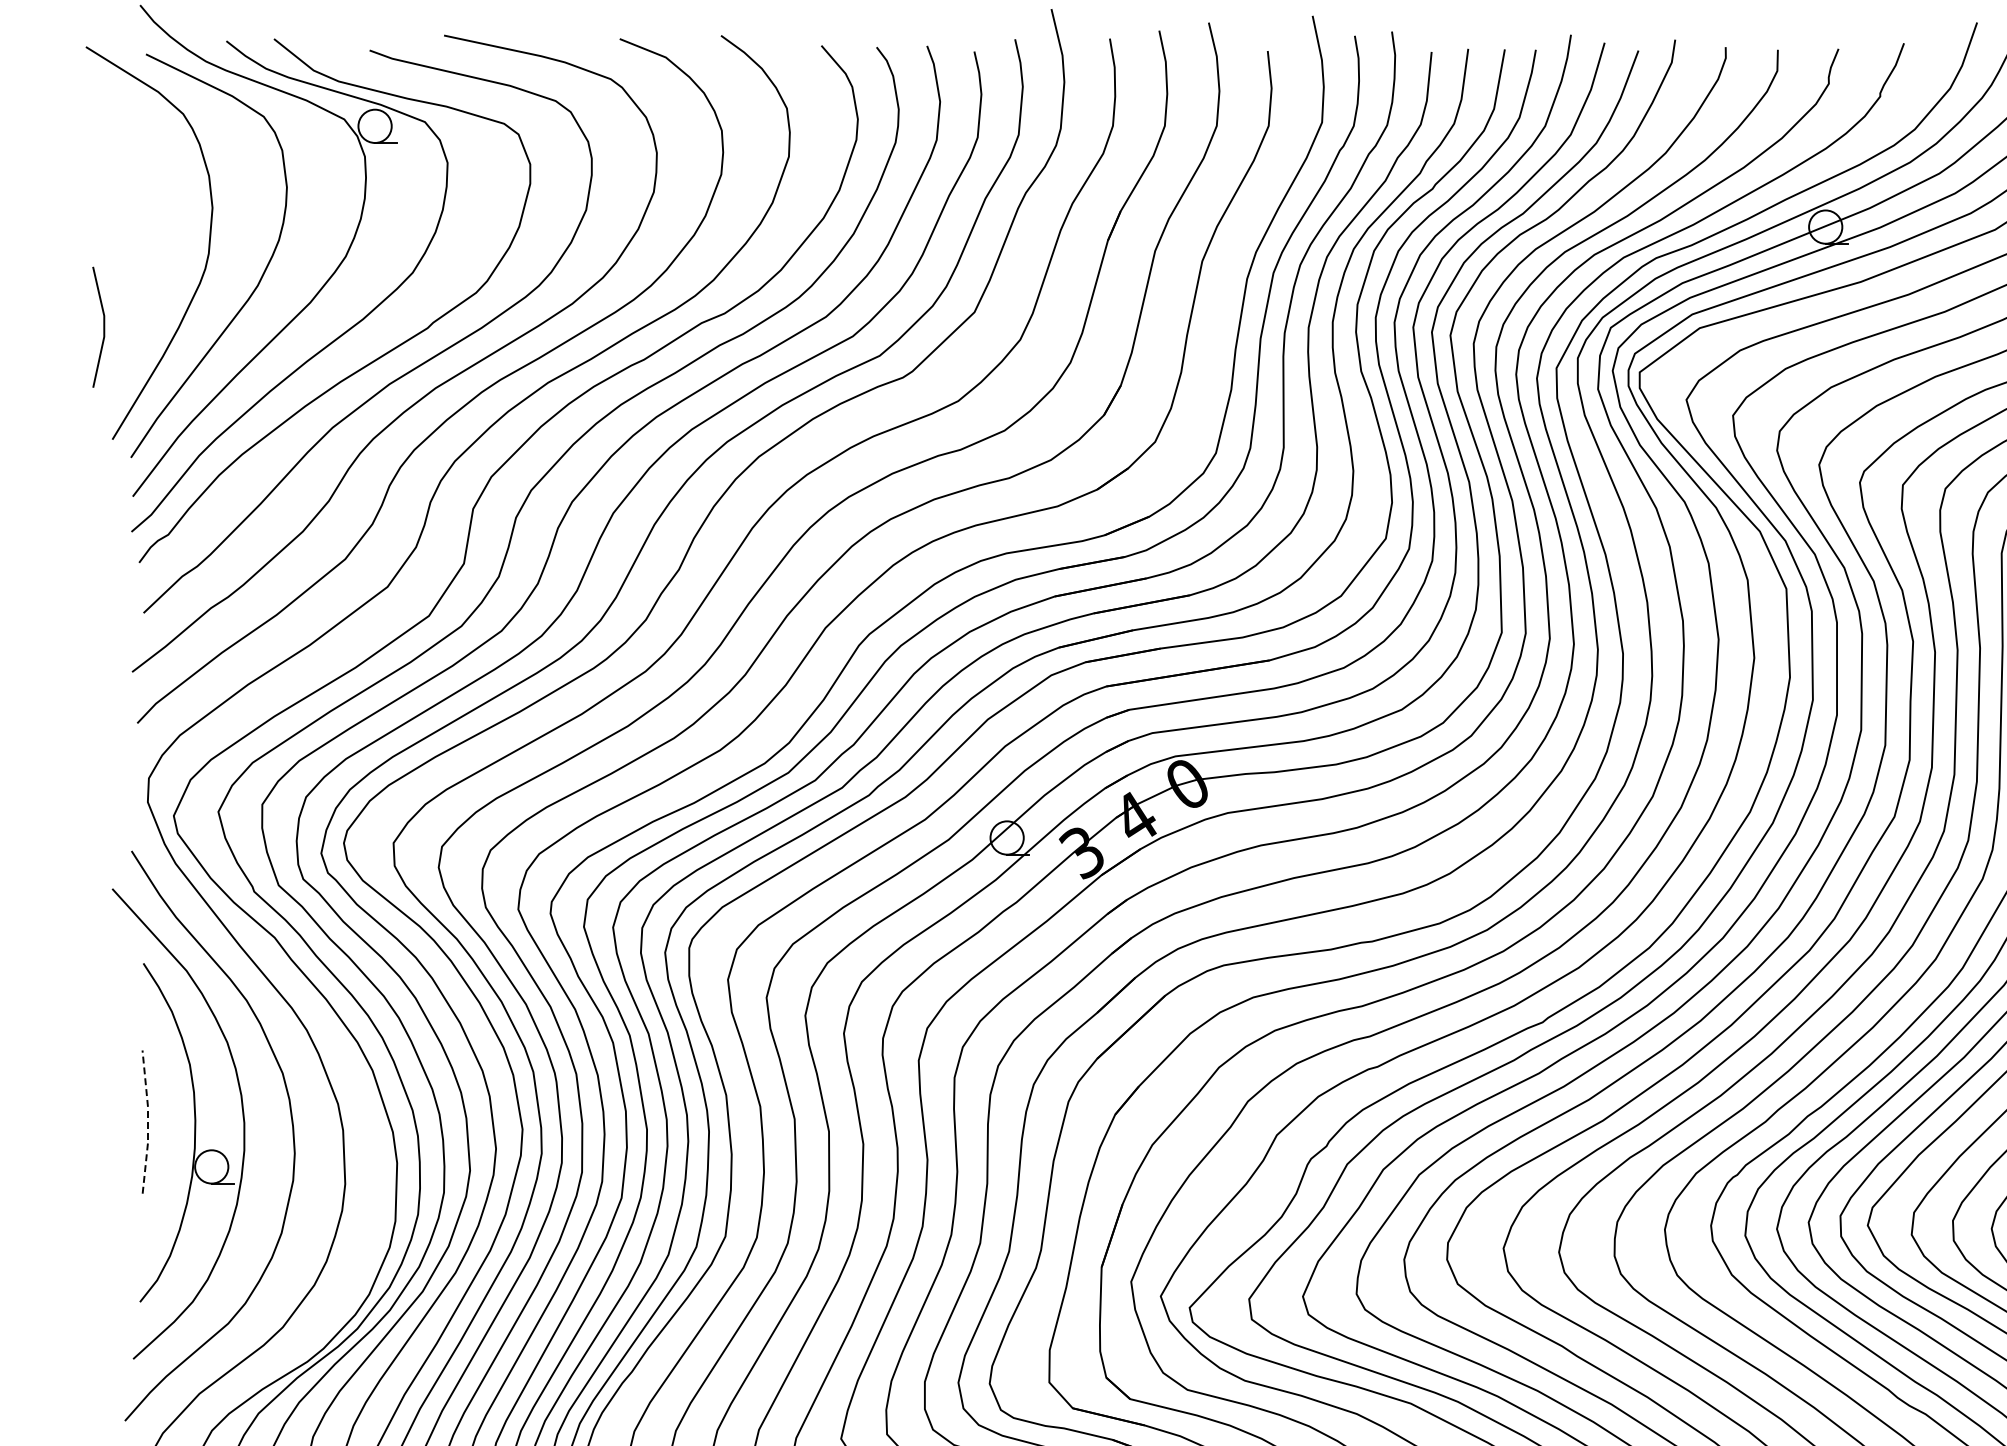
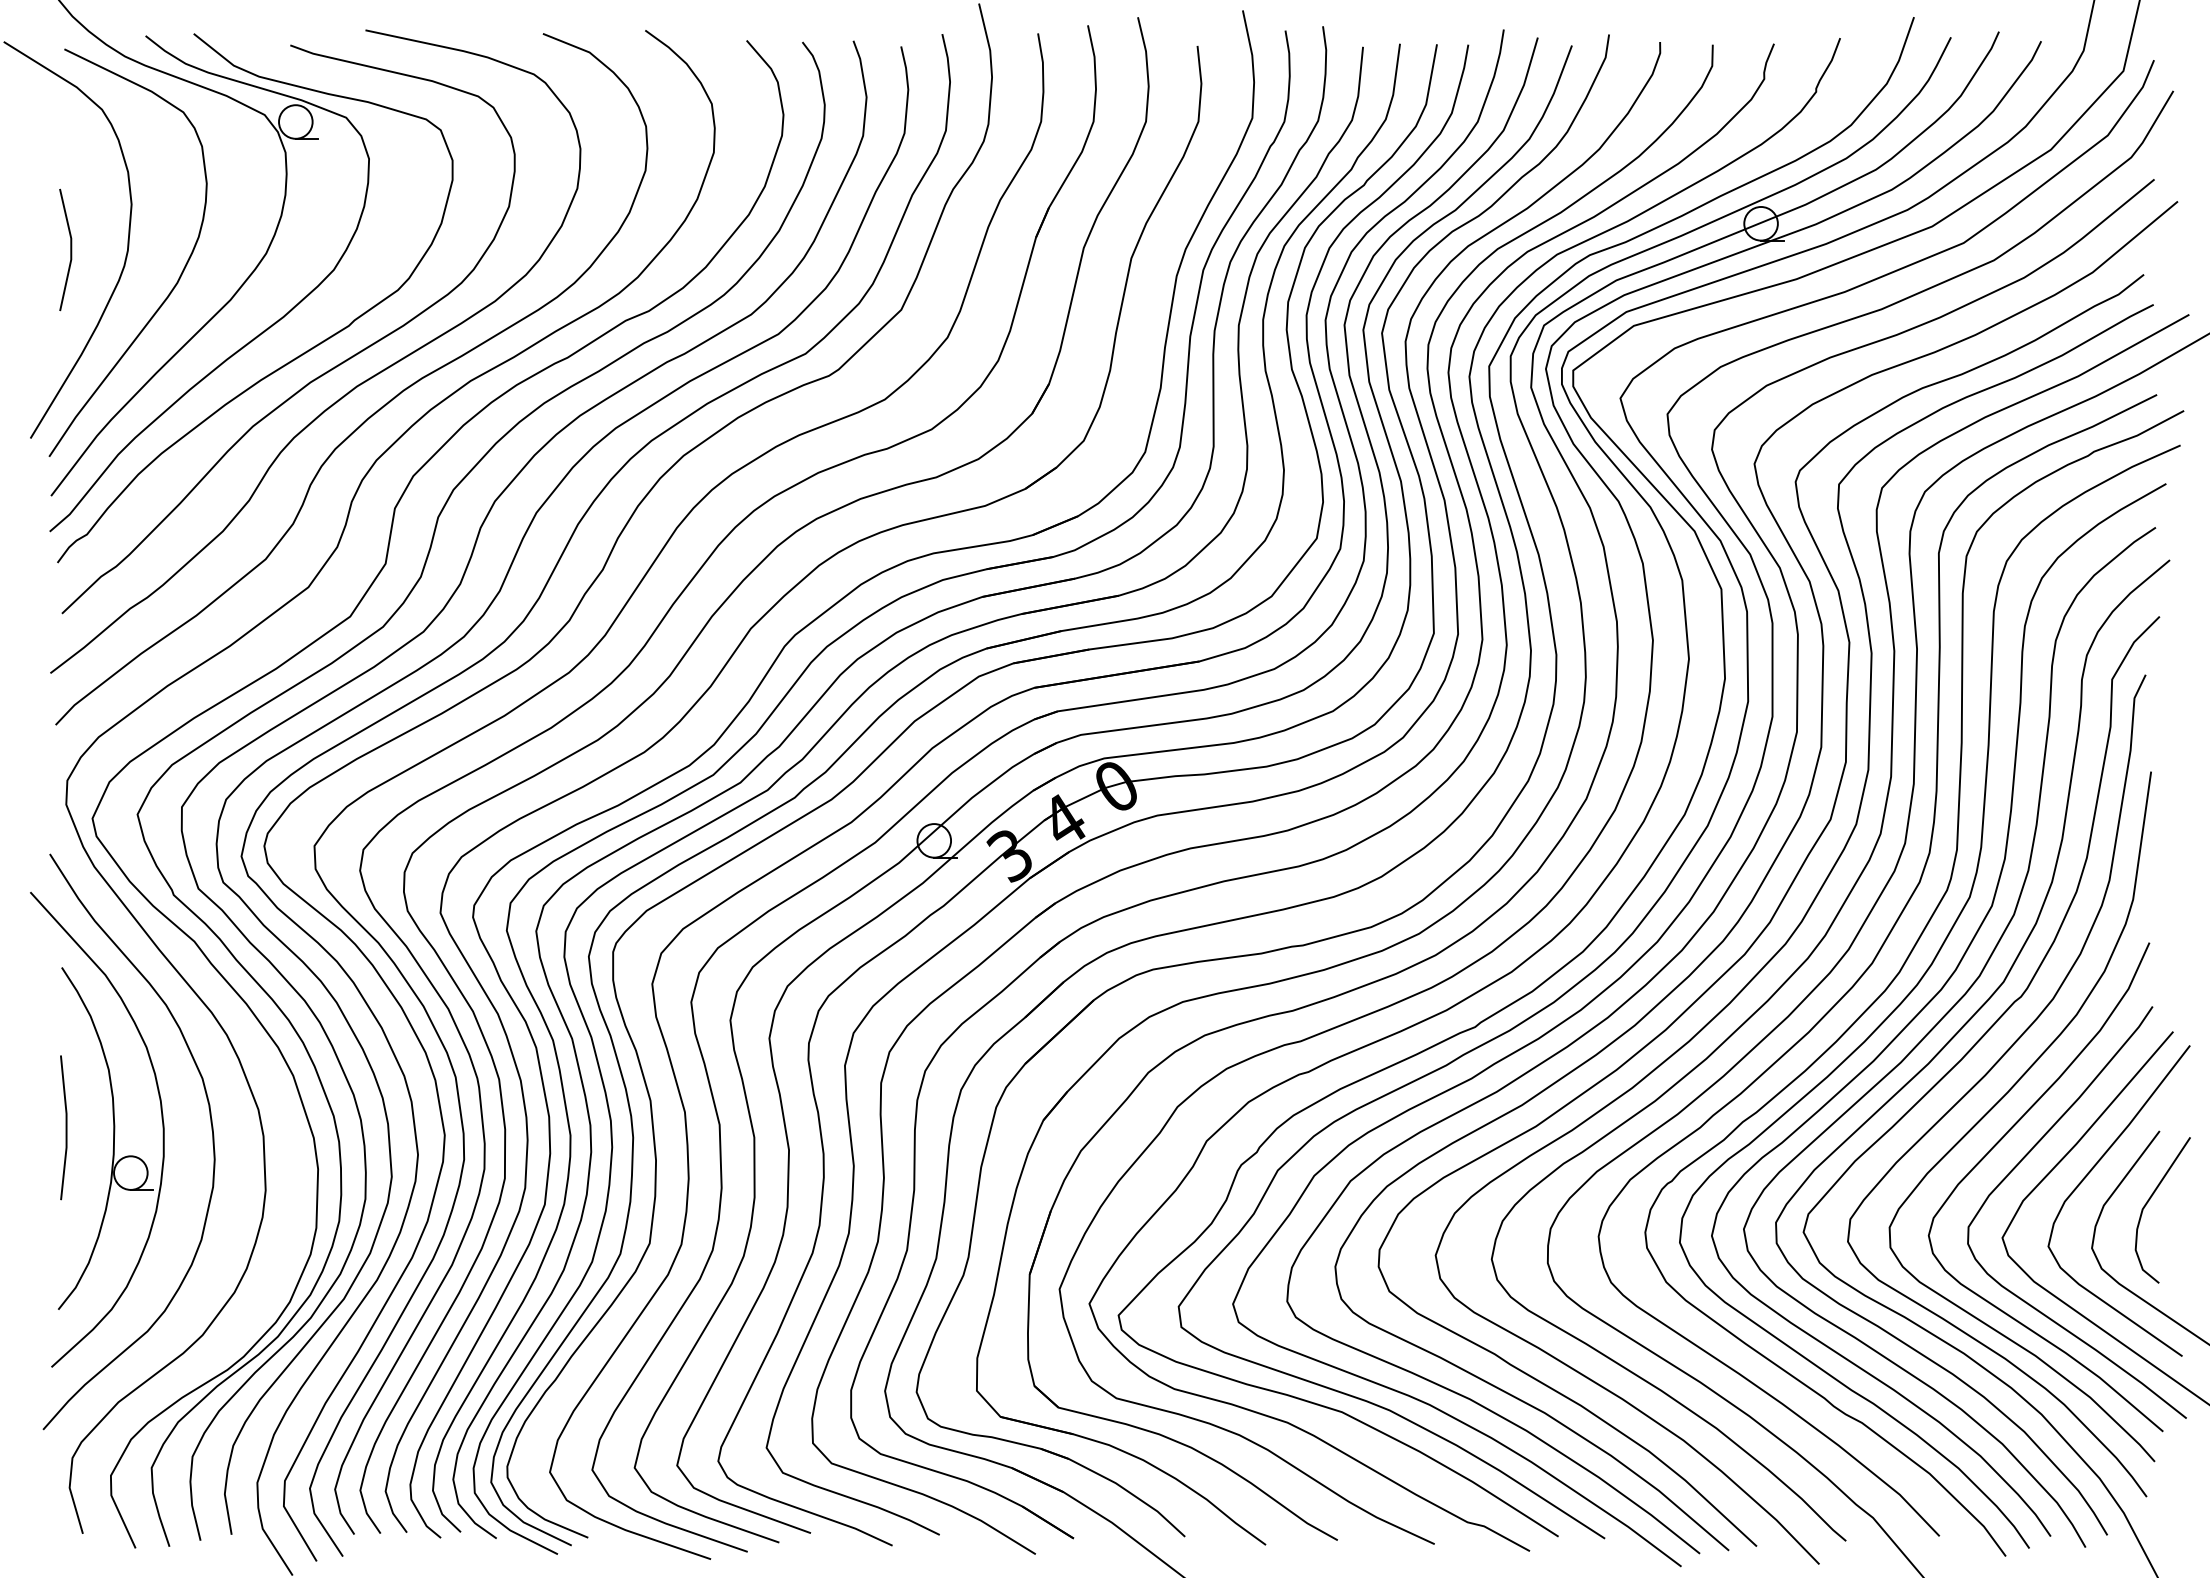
line: (103, 326) -> (70, 249), moved
line: (148, 1121) -> (66, 1127), dashed -> solid

